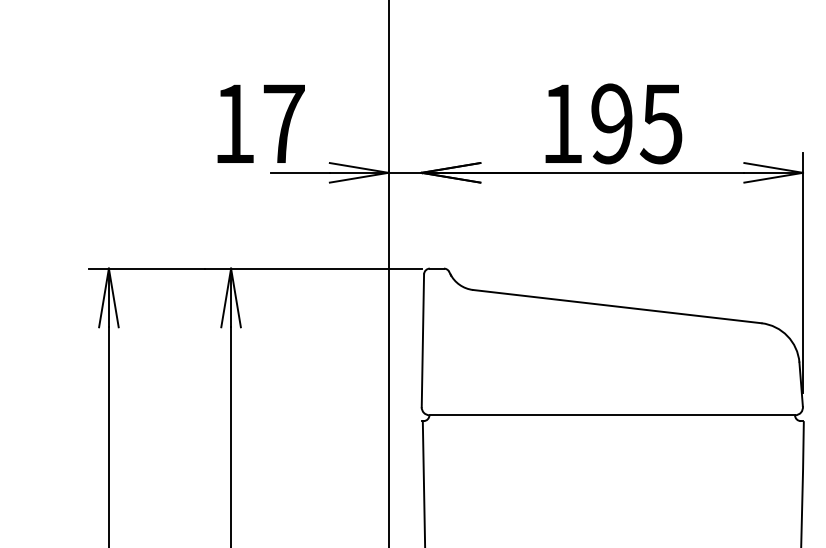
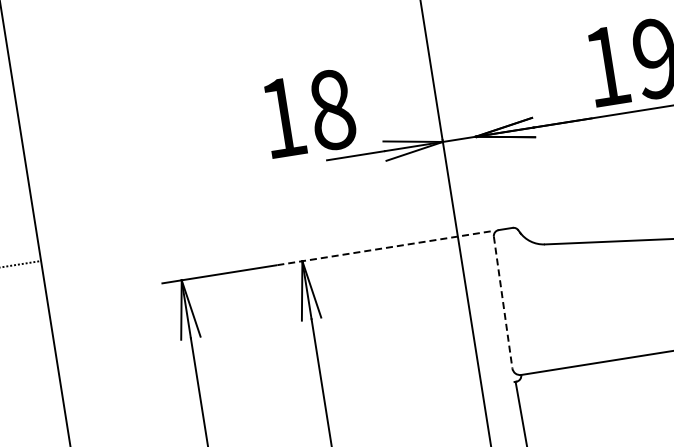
text: (283, 123) -> (331, 109), 17 -> 18
line: (313, 268) -> (383, 248), solid -> dashed
line: (422, 341) -> (502, 303), solid -> dashed

